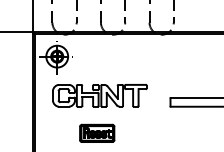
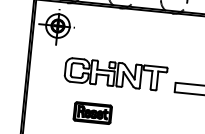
part: (99, 95) -> (115, 74), moved

